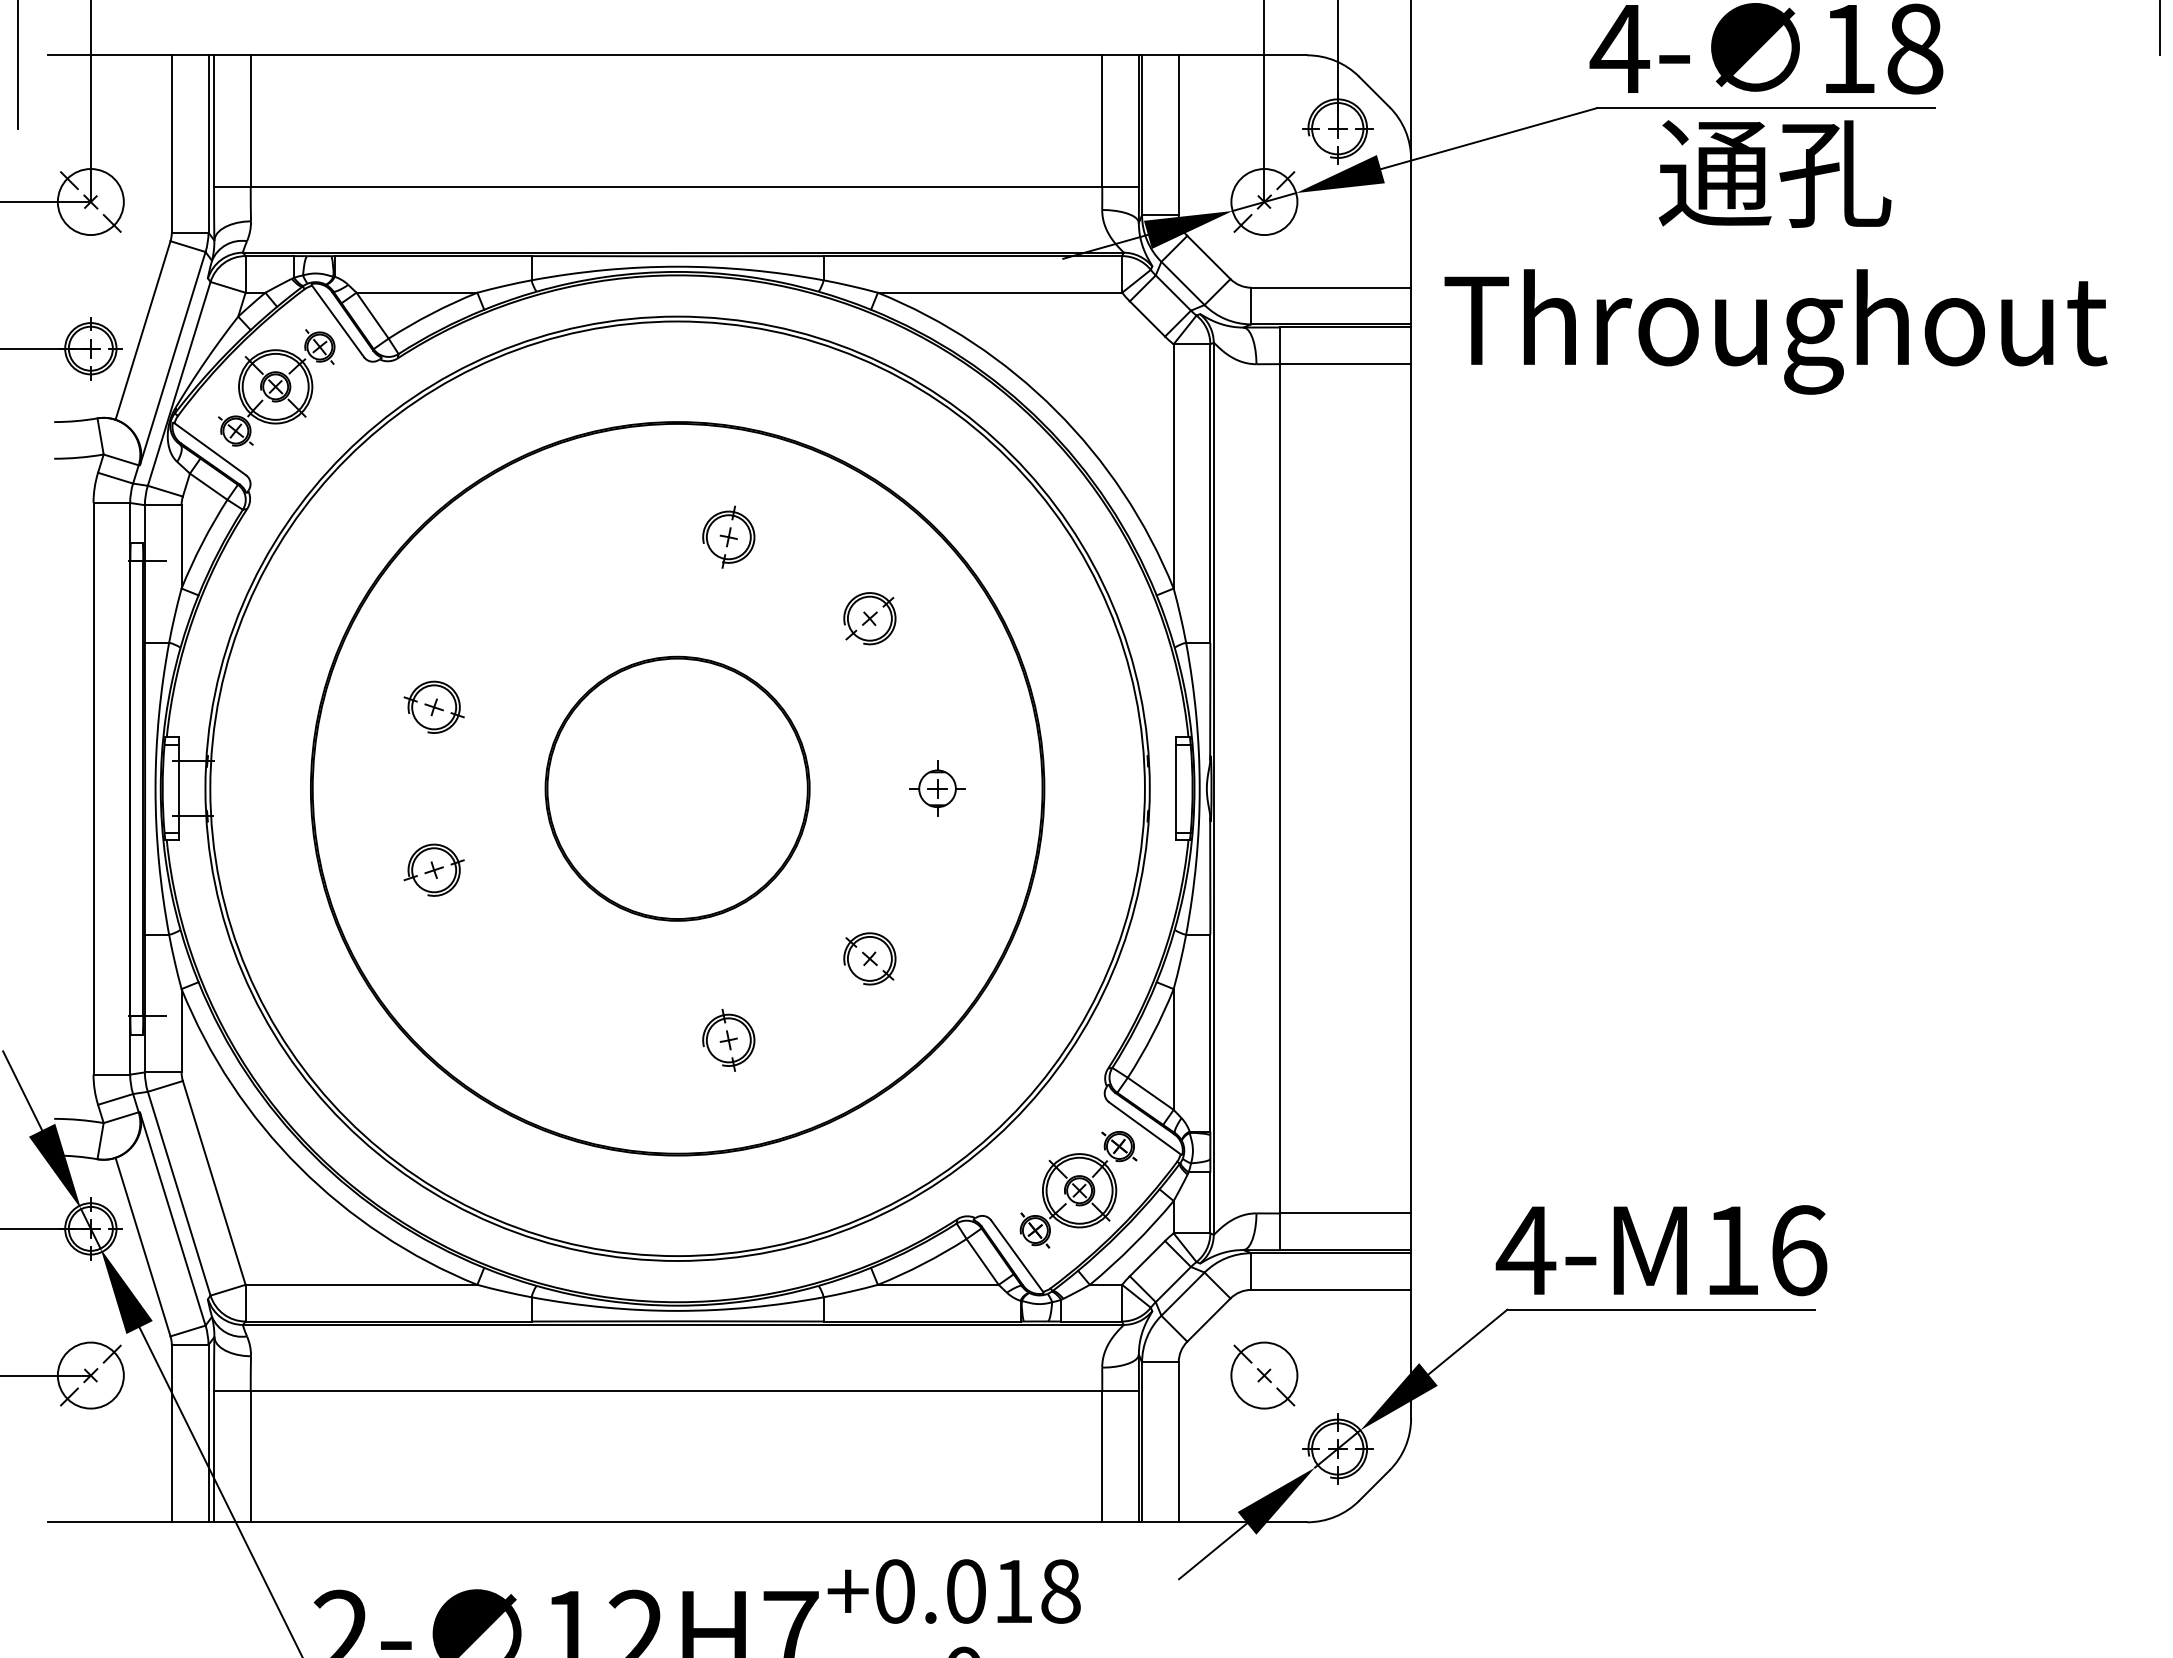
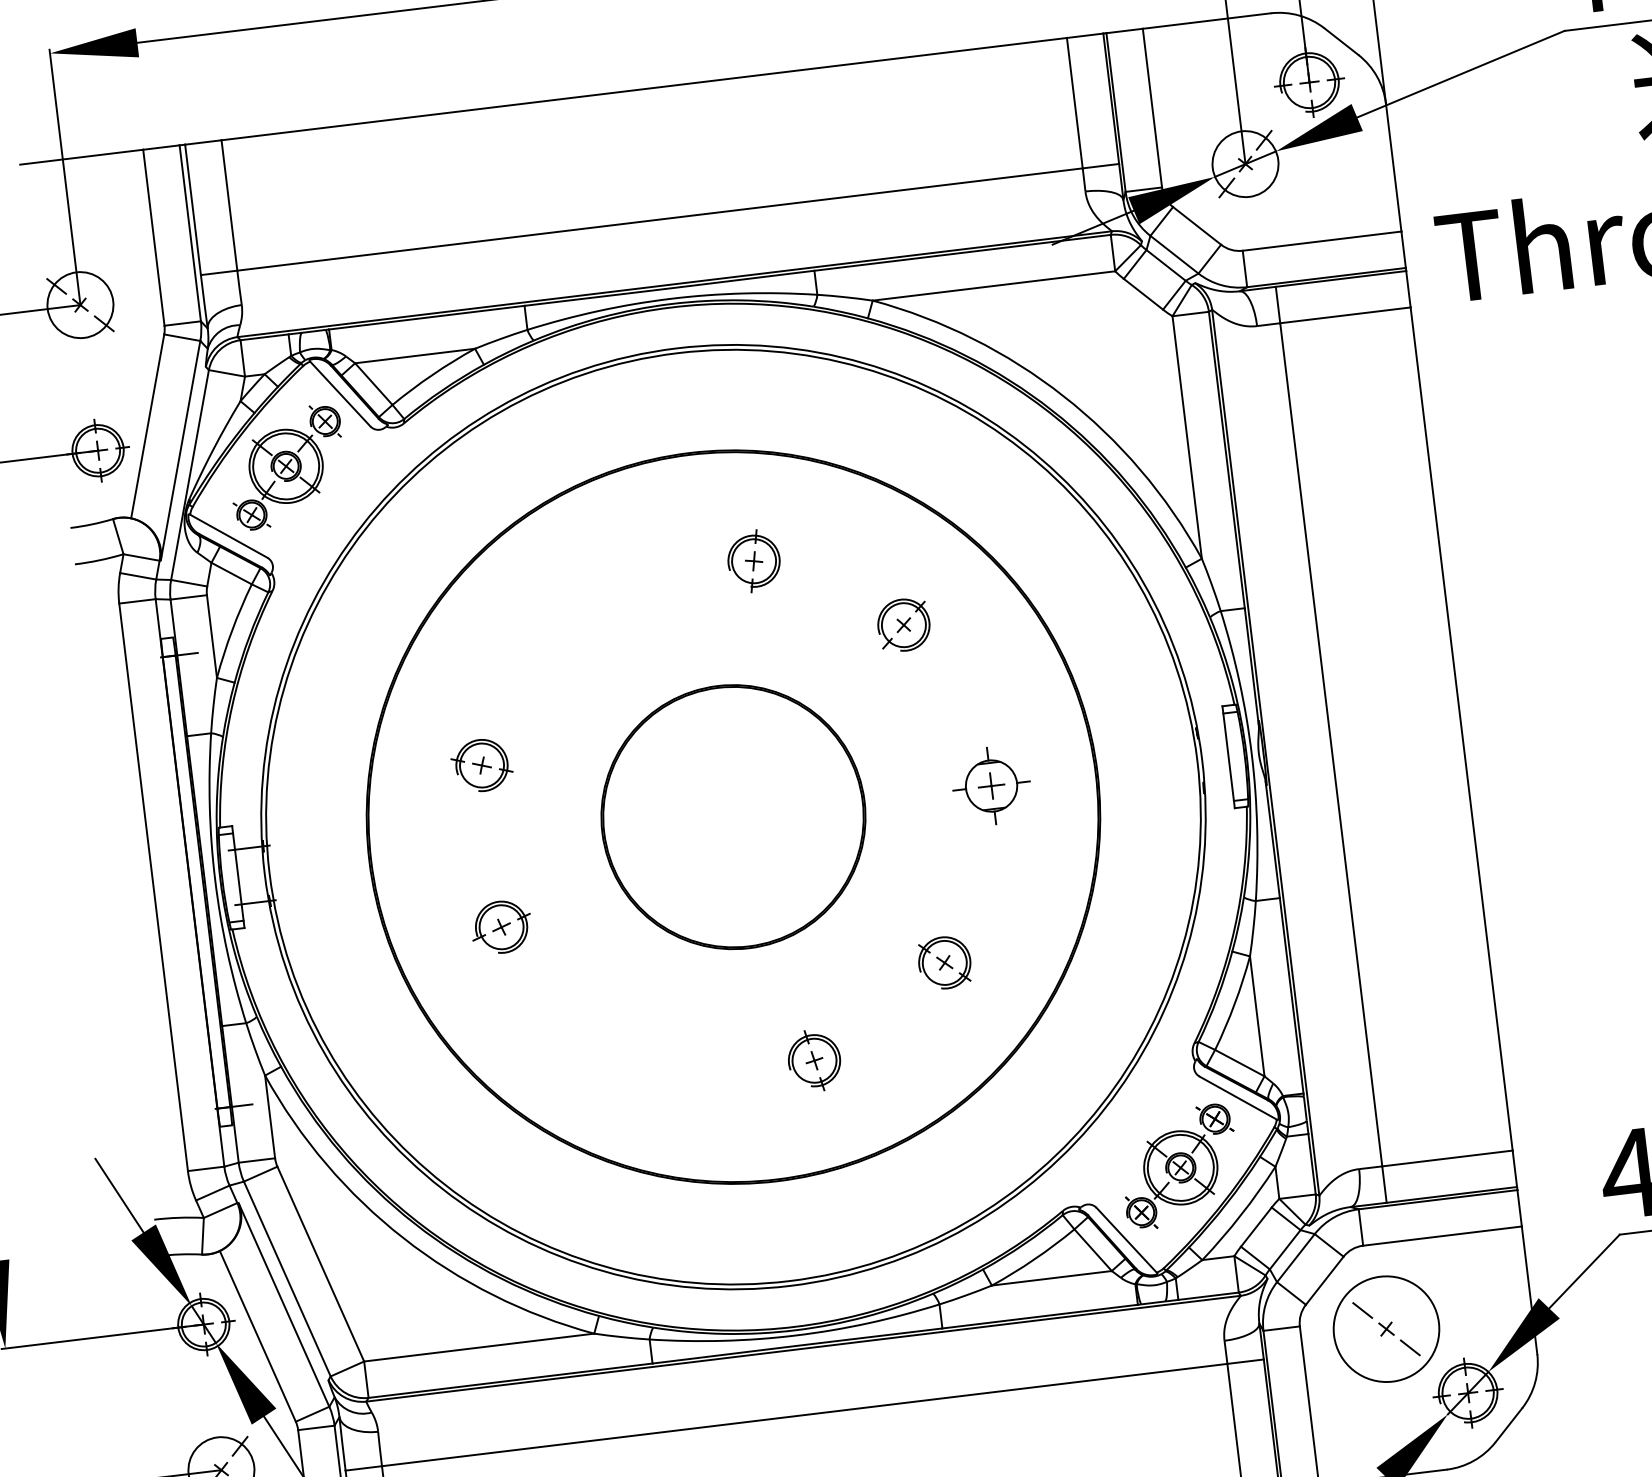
part: (937, 788) -> (991, 785), size x1.4
circle: (1264, 1375) -> (1386, 1329), size x1.6

